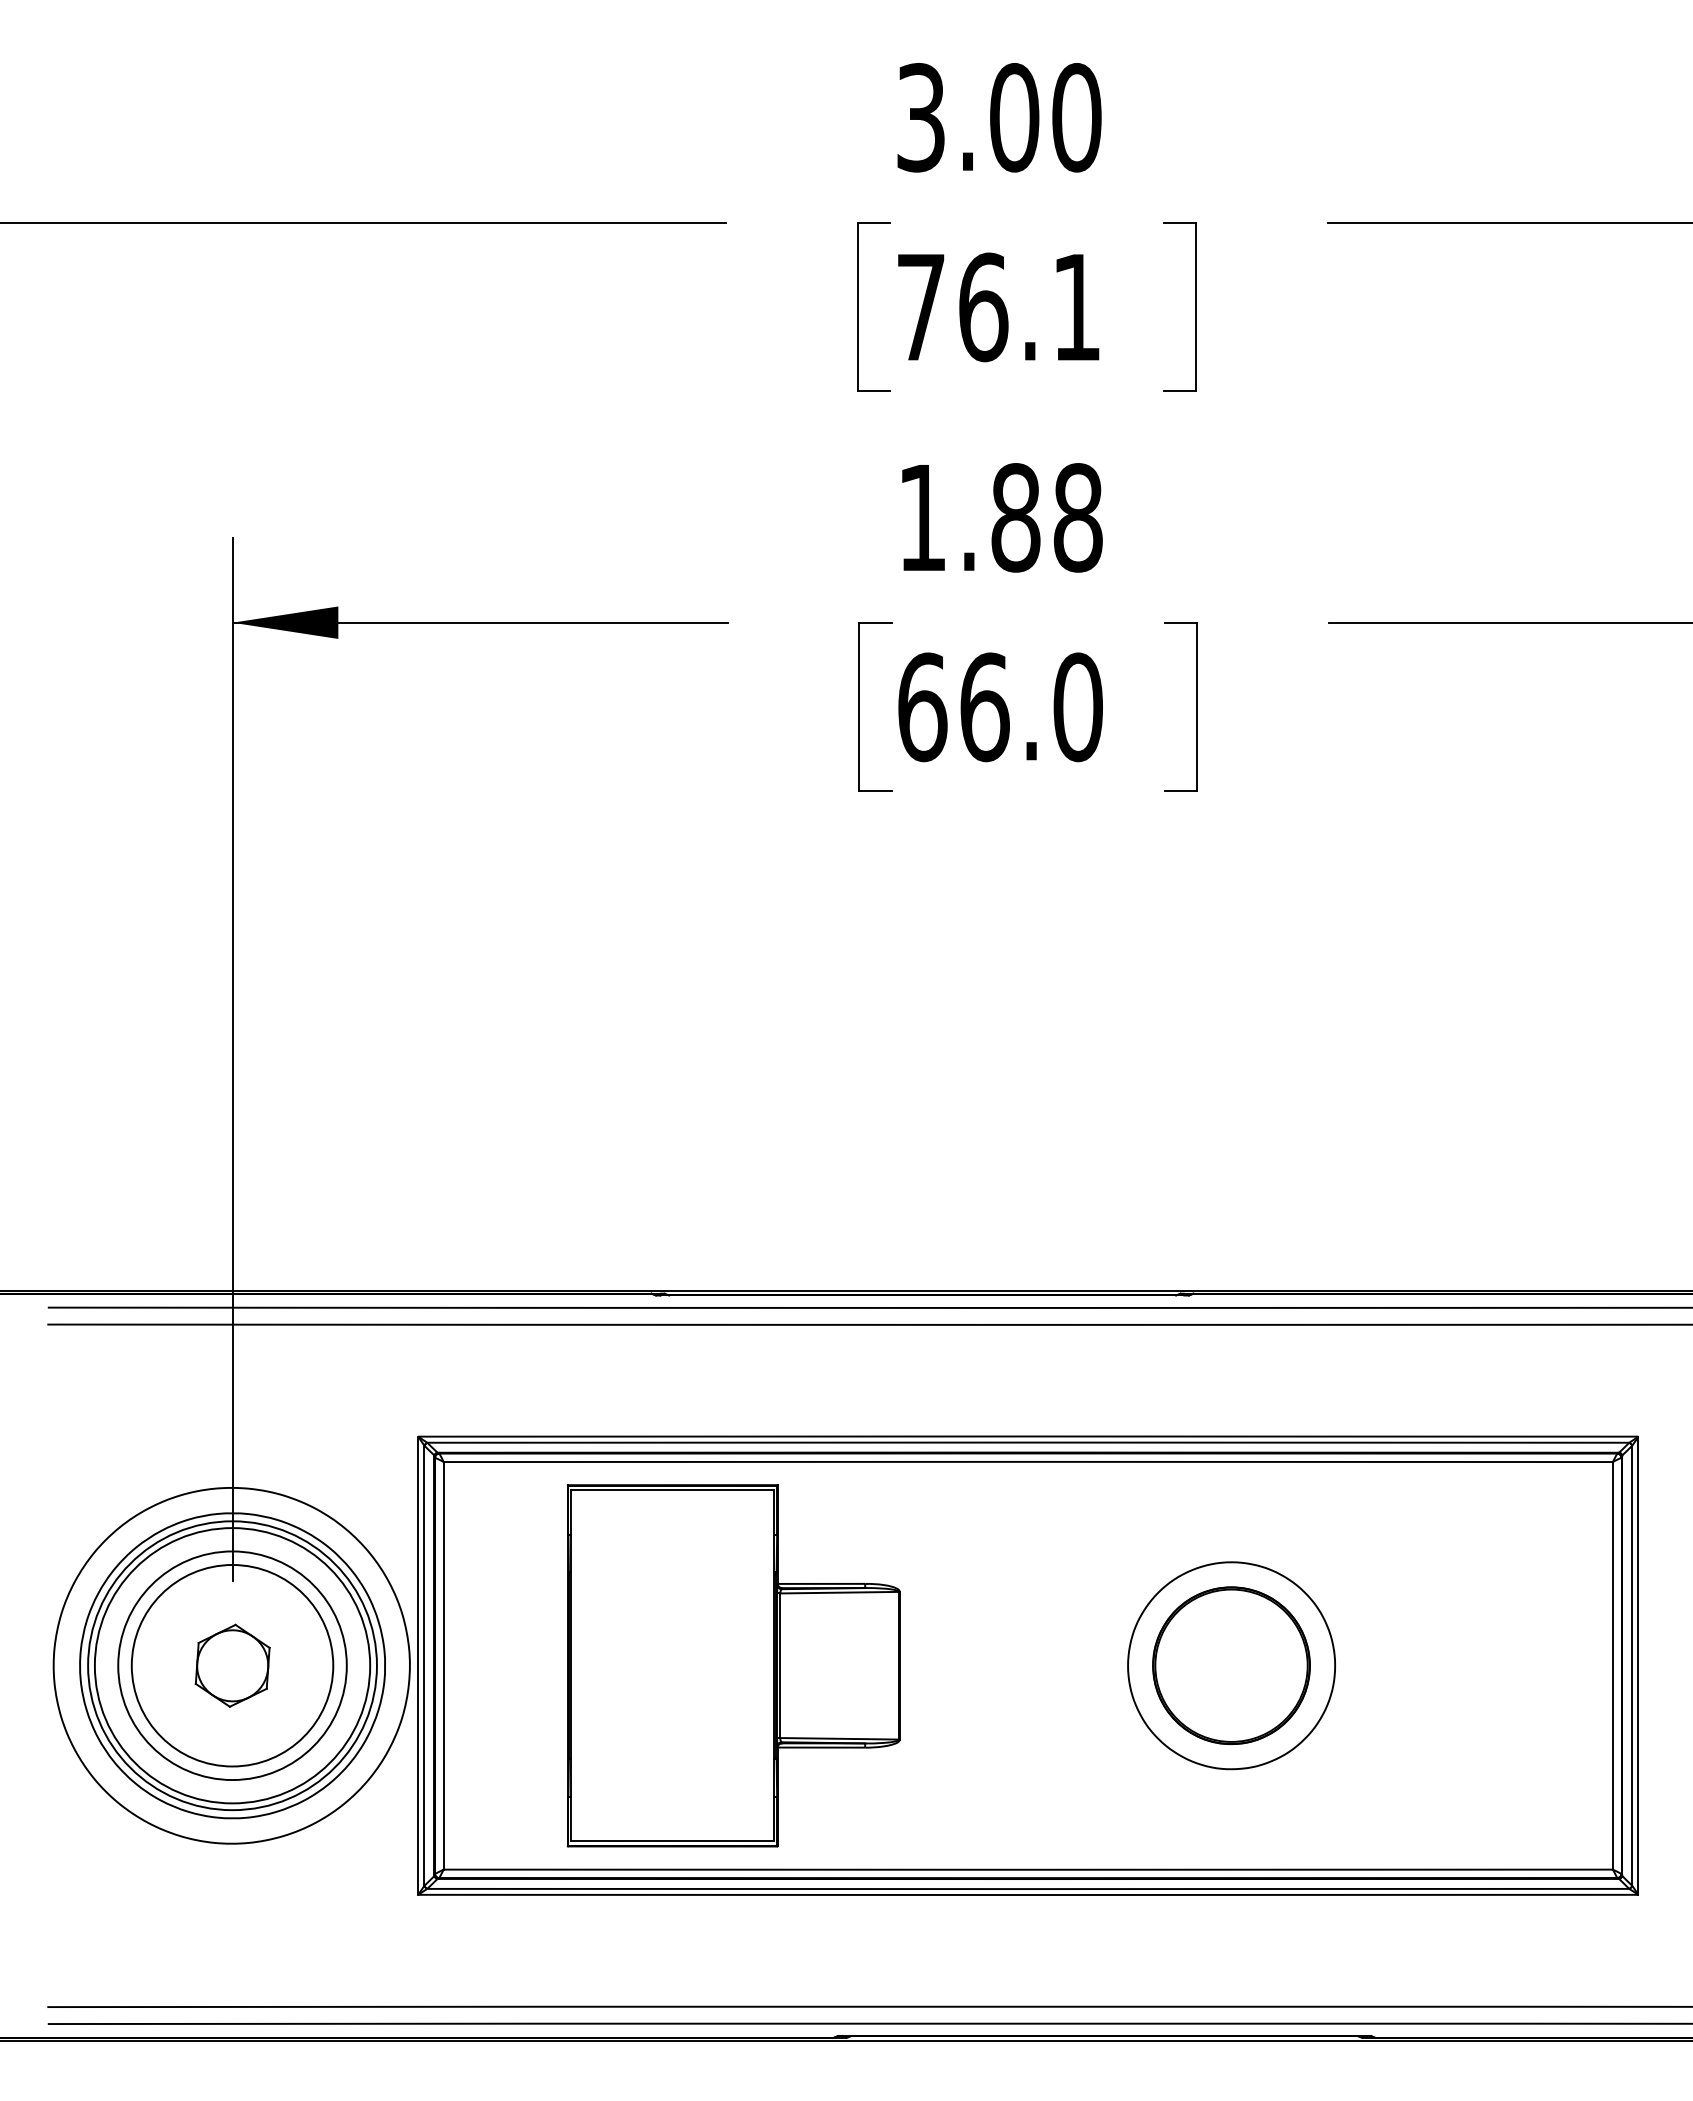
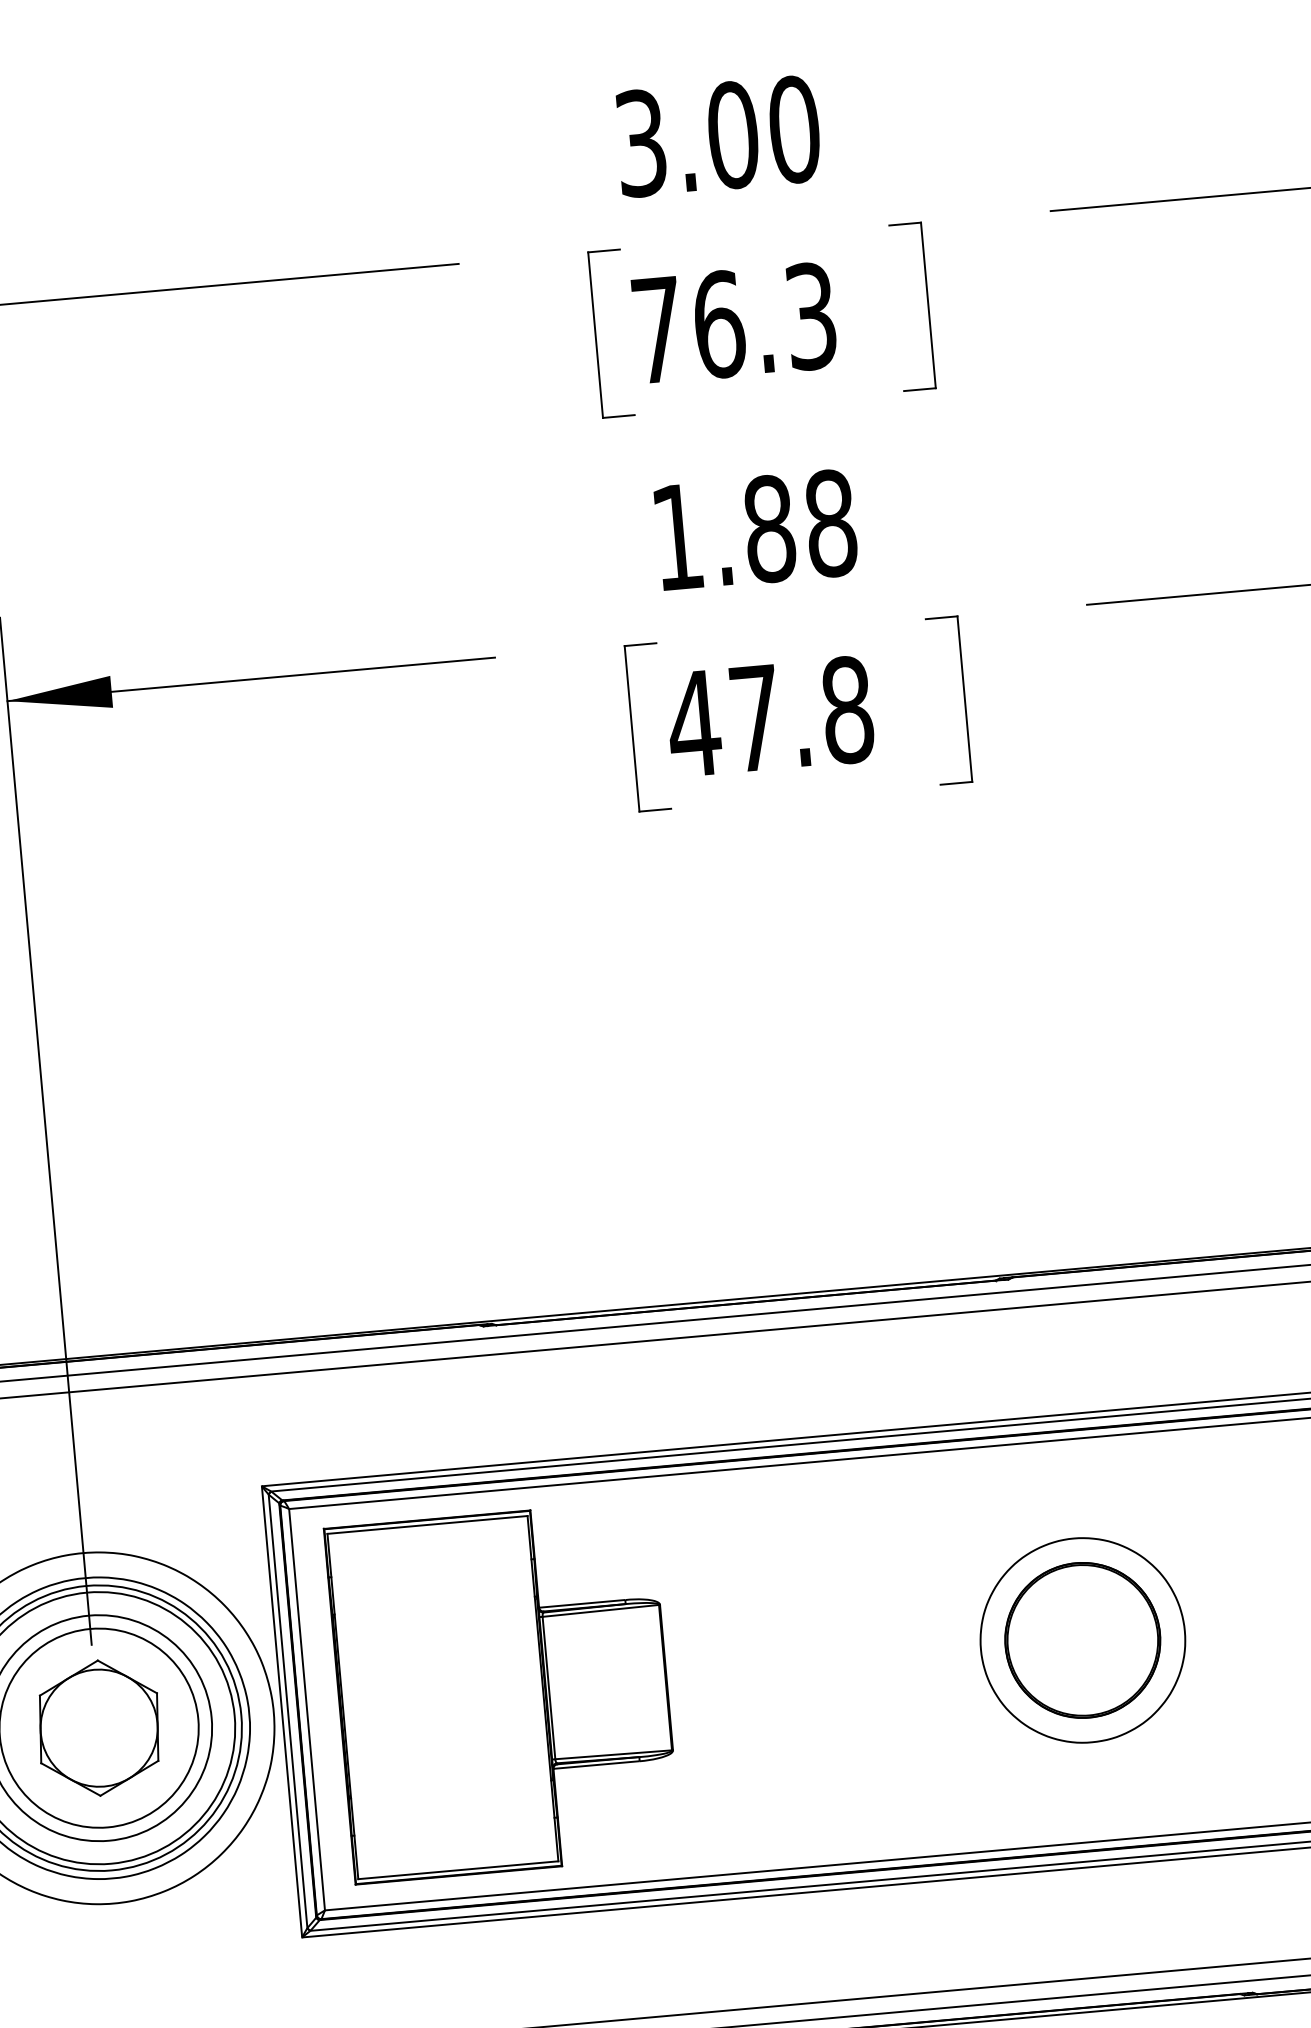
text: (1076, 307) -> (810, 316), 76.1 -> 76.3
text: (999, 707) -> (770, 717), 66.0 -> 47.8
part: (232, 1665) -> (99, 1727), size x1.67
part: (733, 1665) -> (502, 1691), moved

